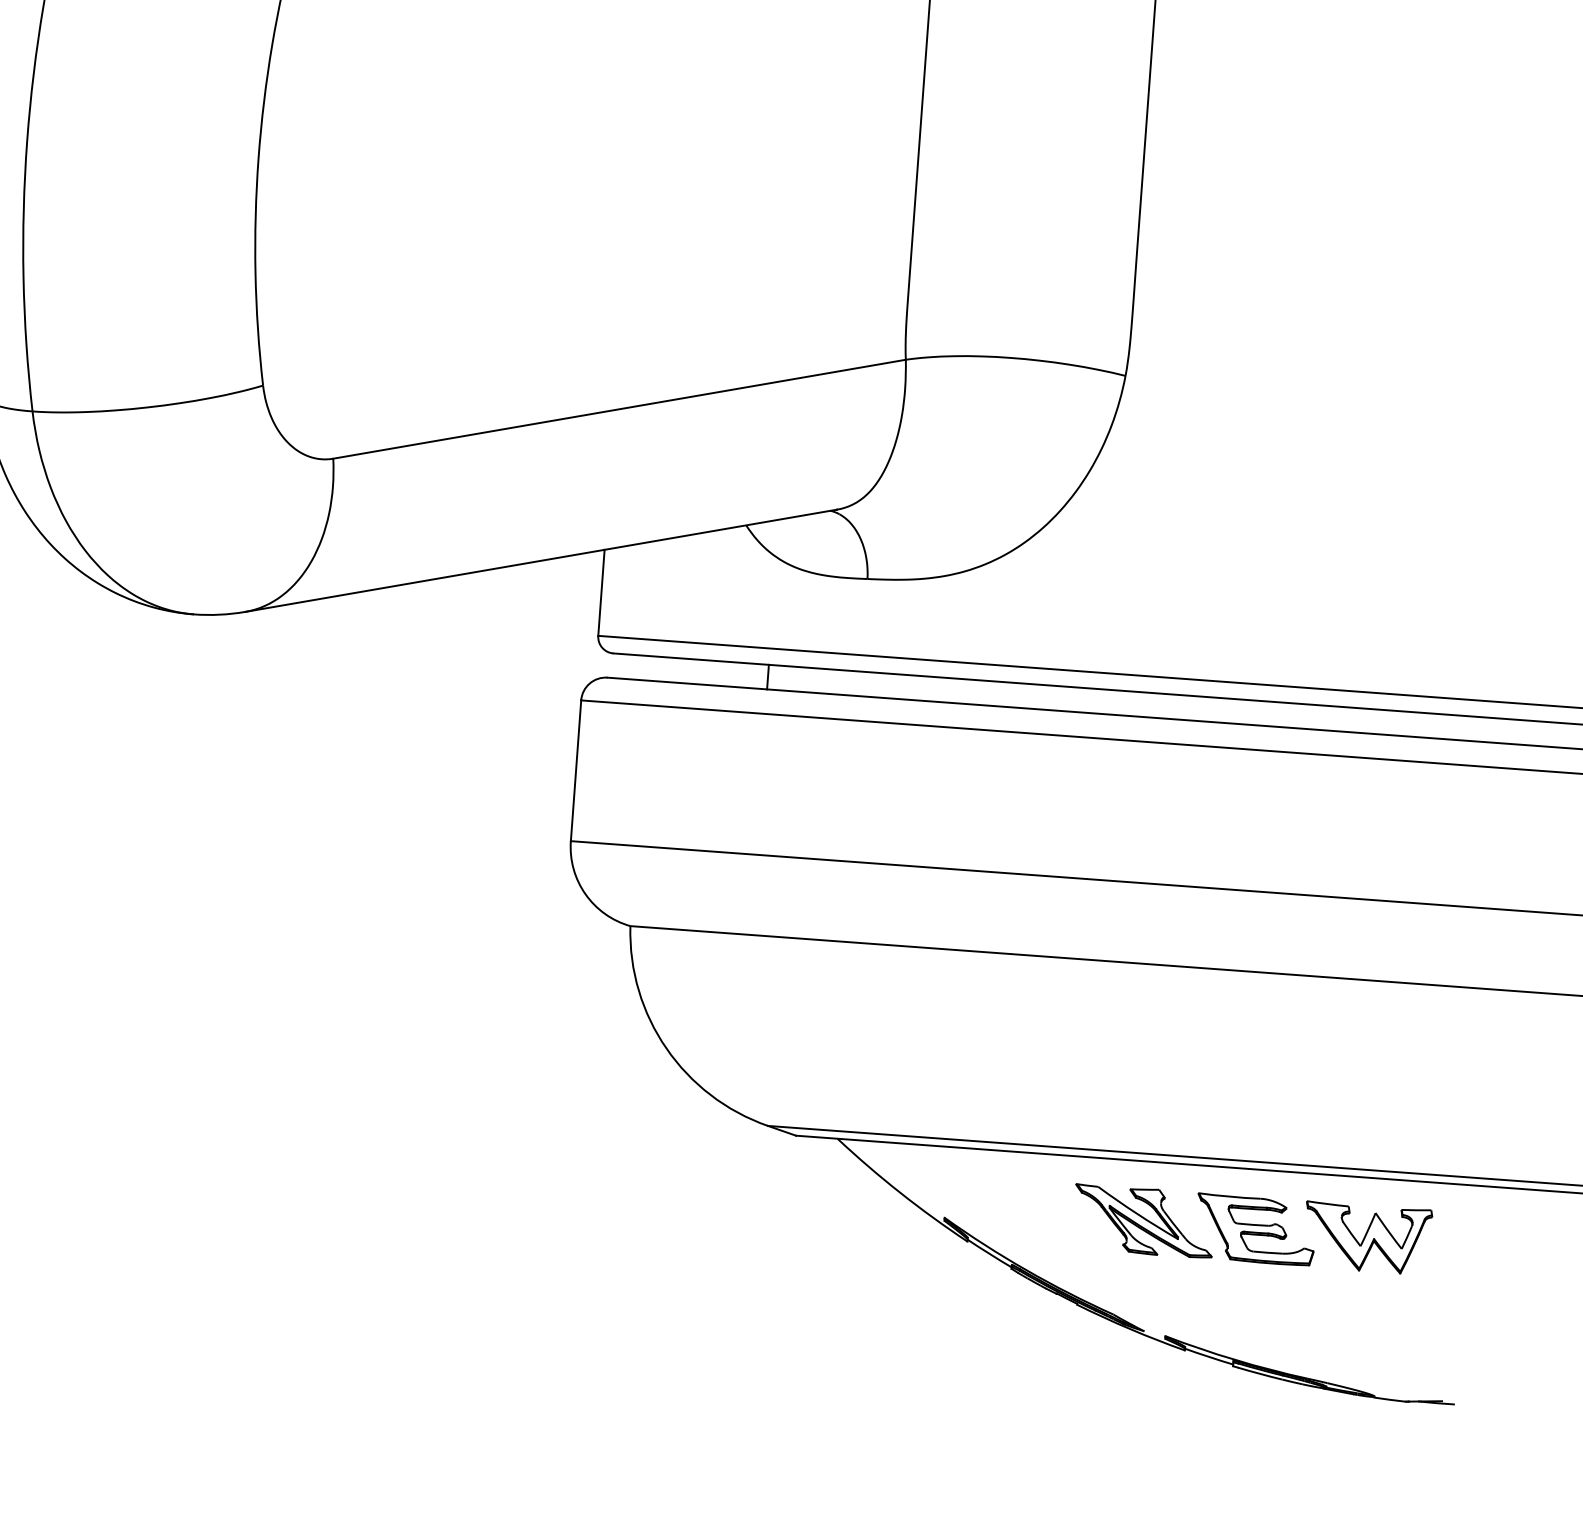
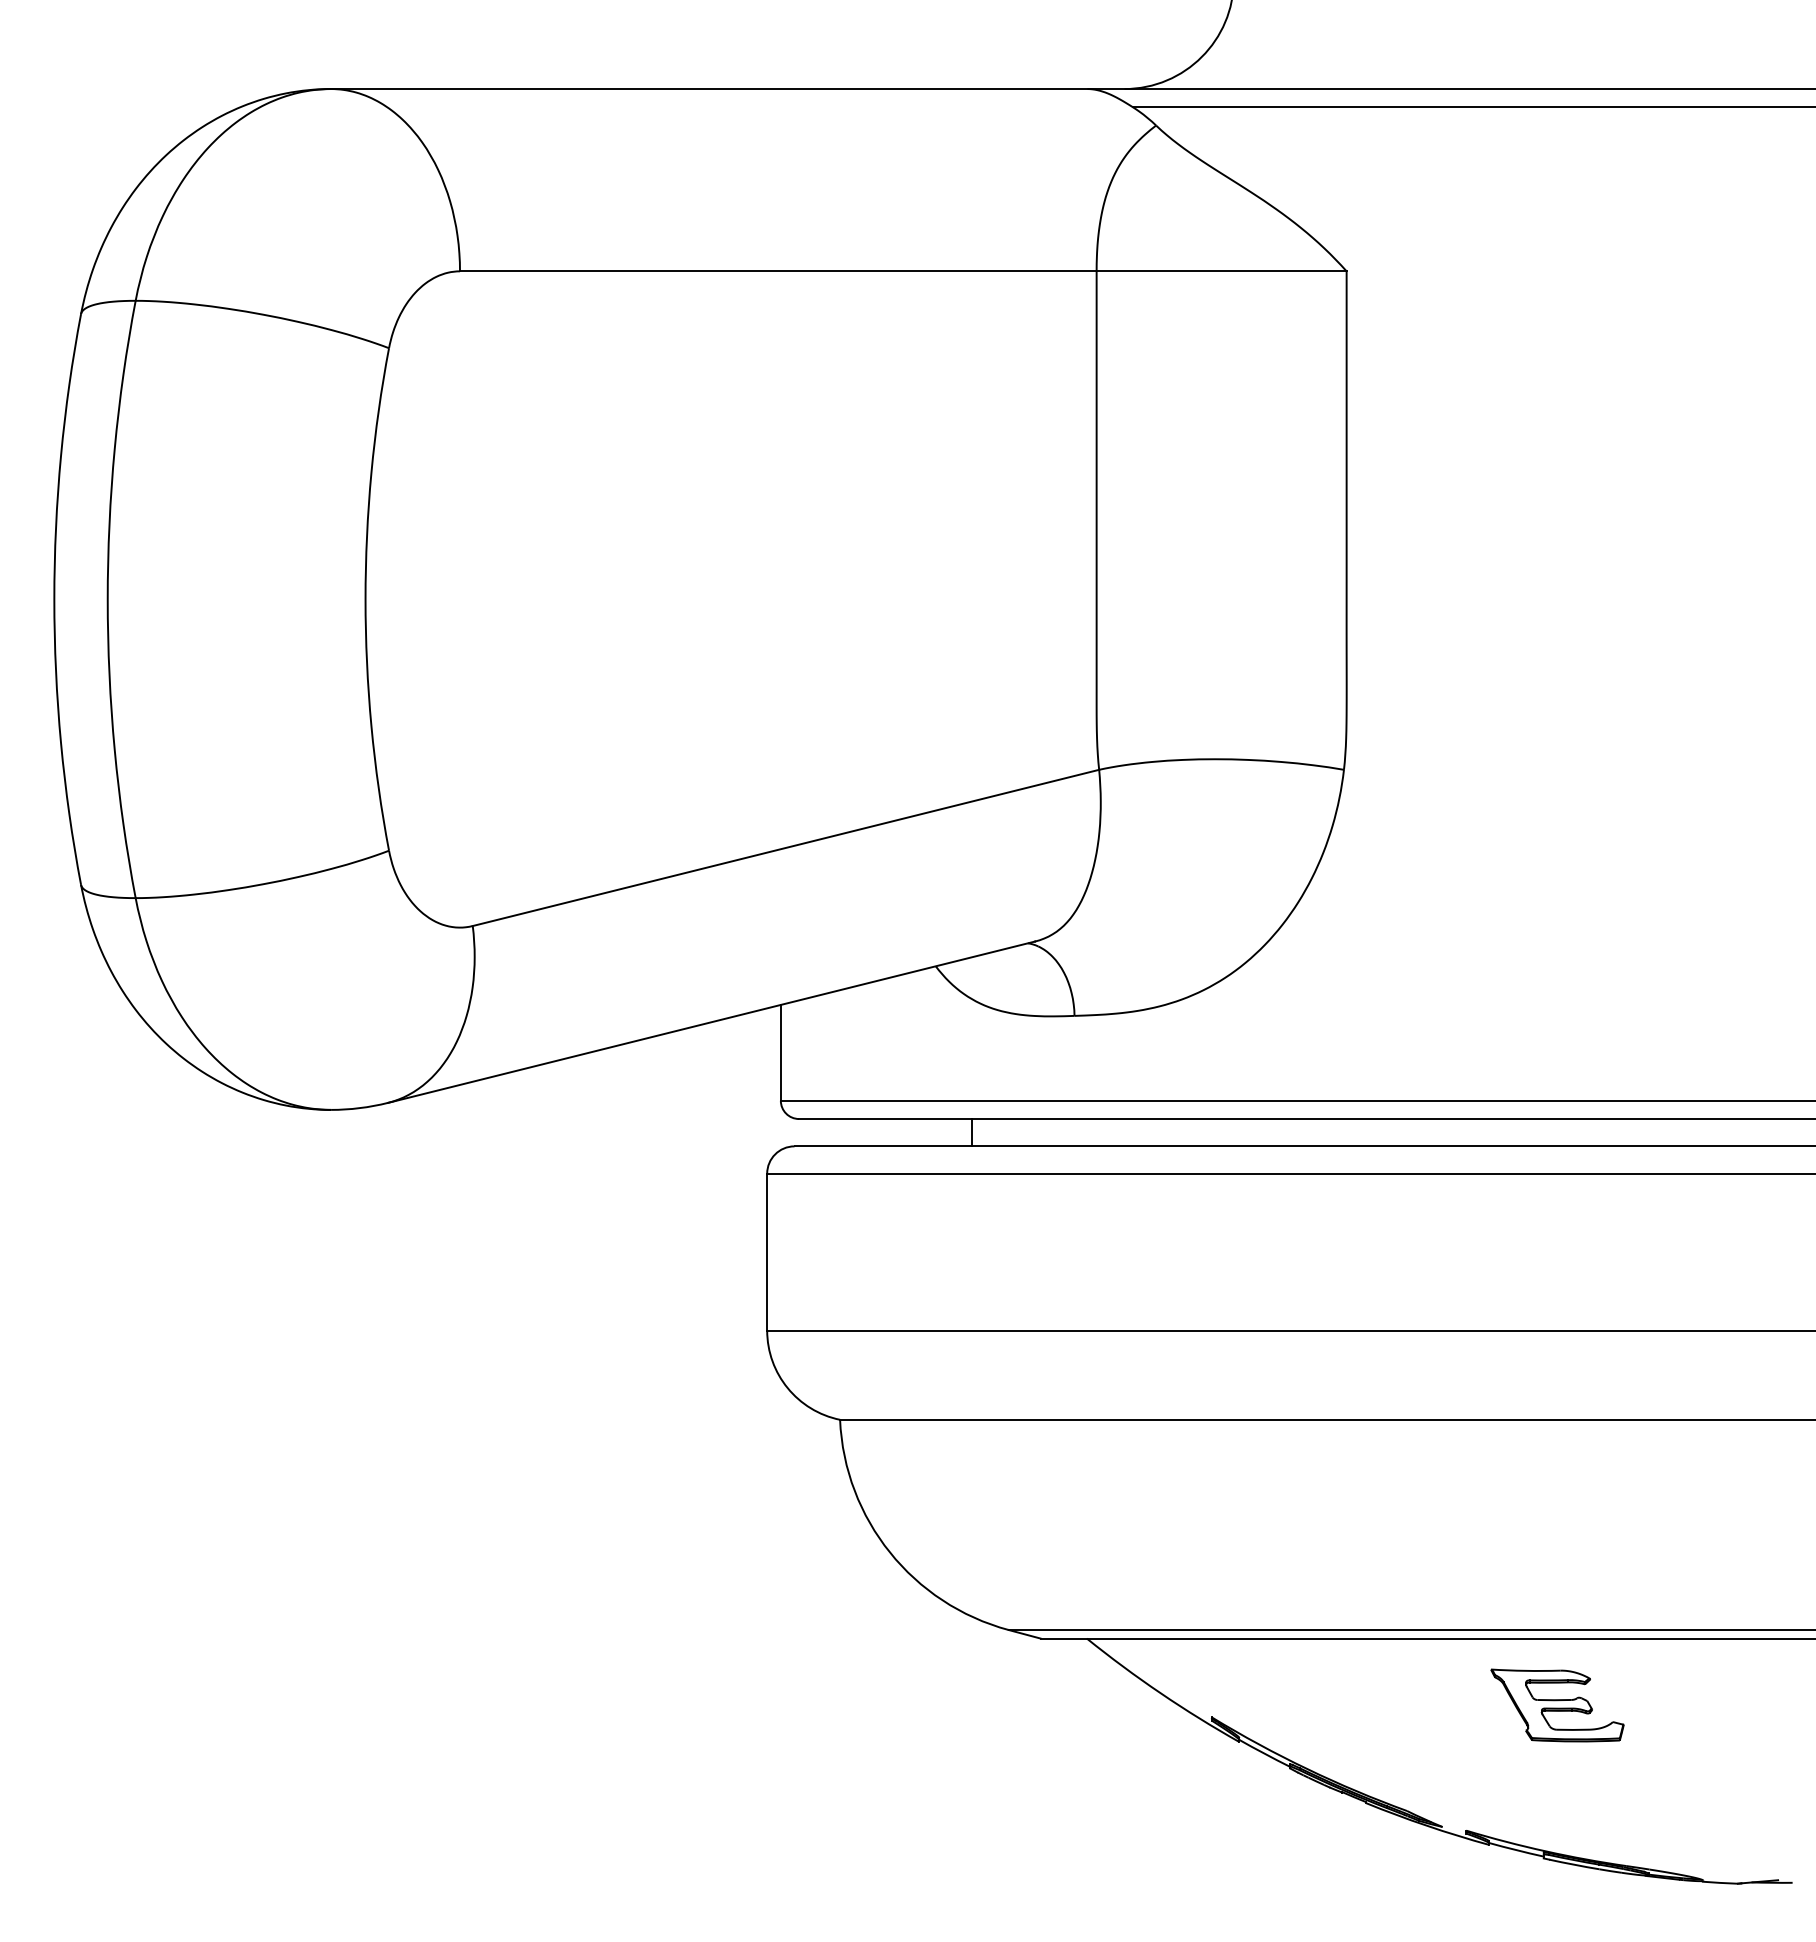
part: (1144, 1221) -> (1433, 1705), removed
part: (1367, 1238) -> (1682, 1705), removed

